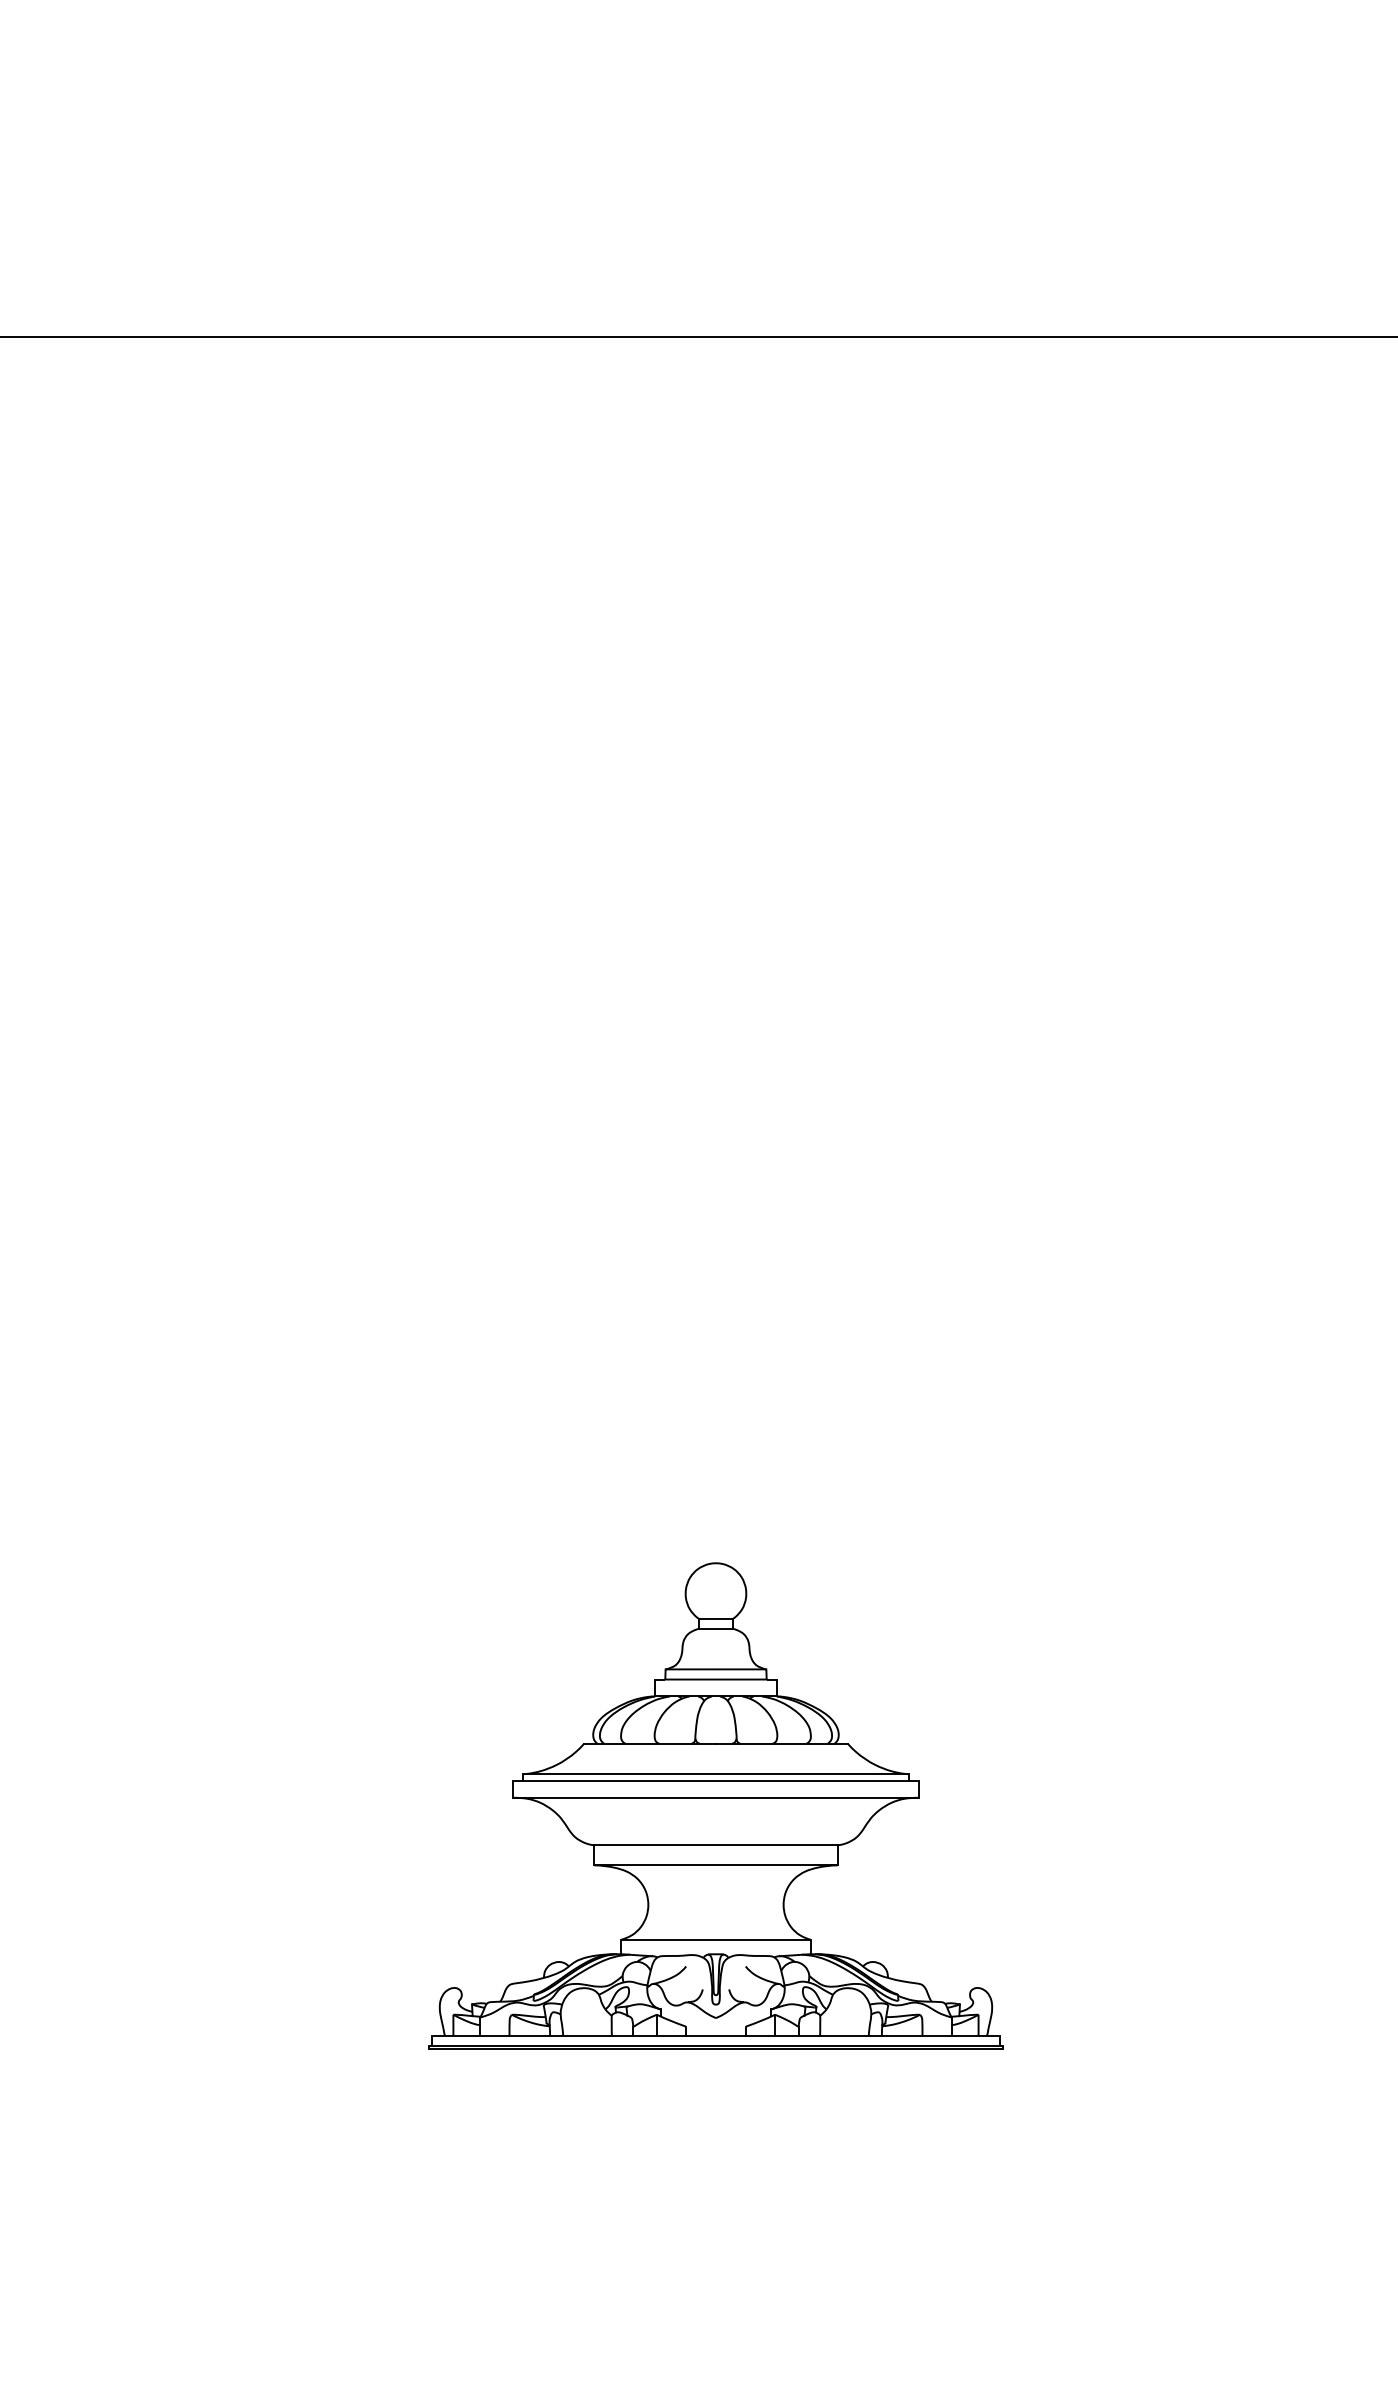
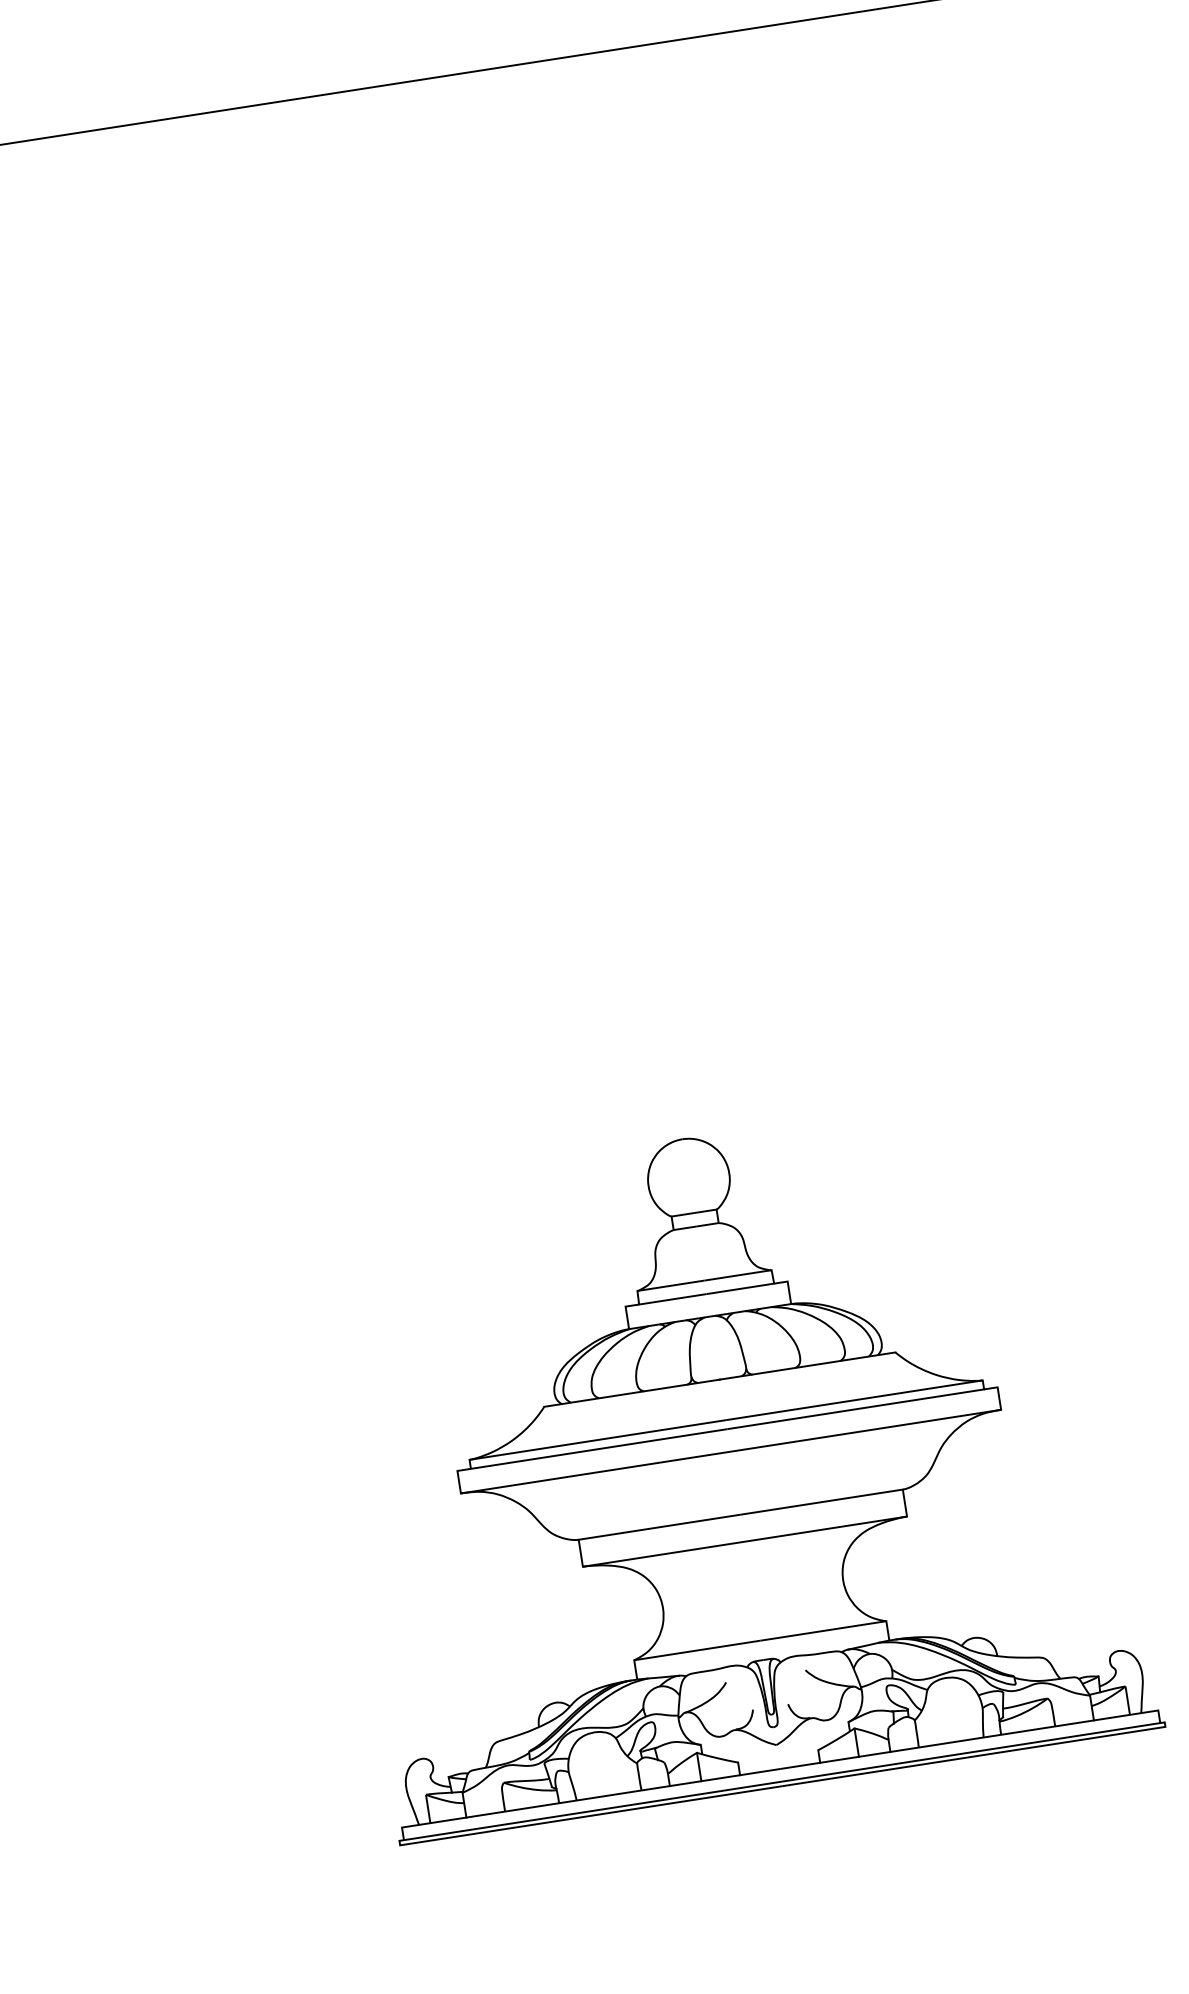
part: (715, 1805) -> (732, 1462), size x1.4

